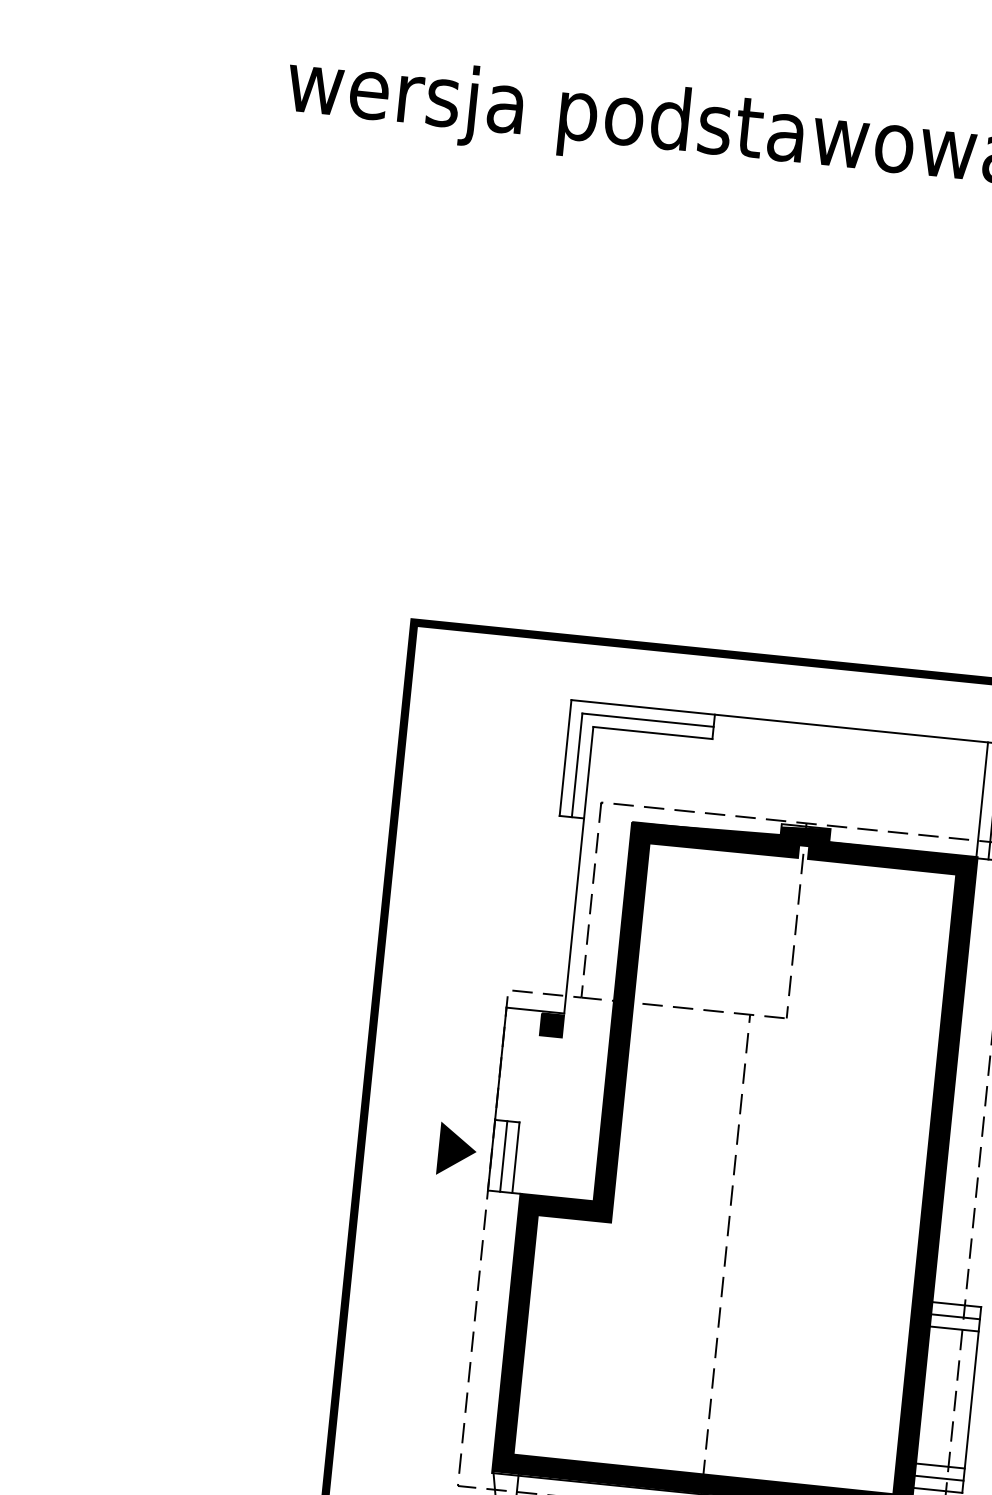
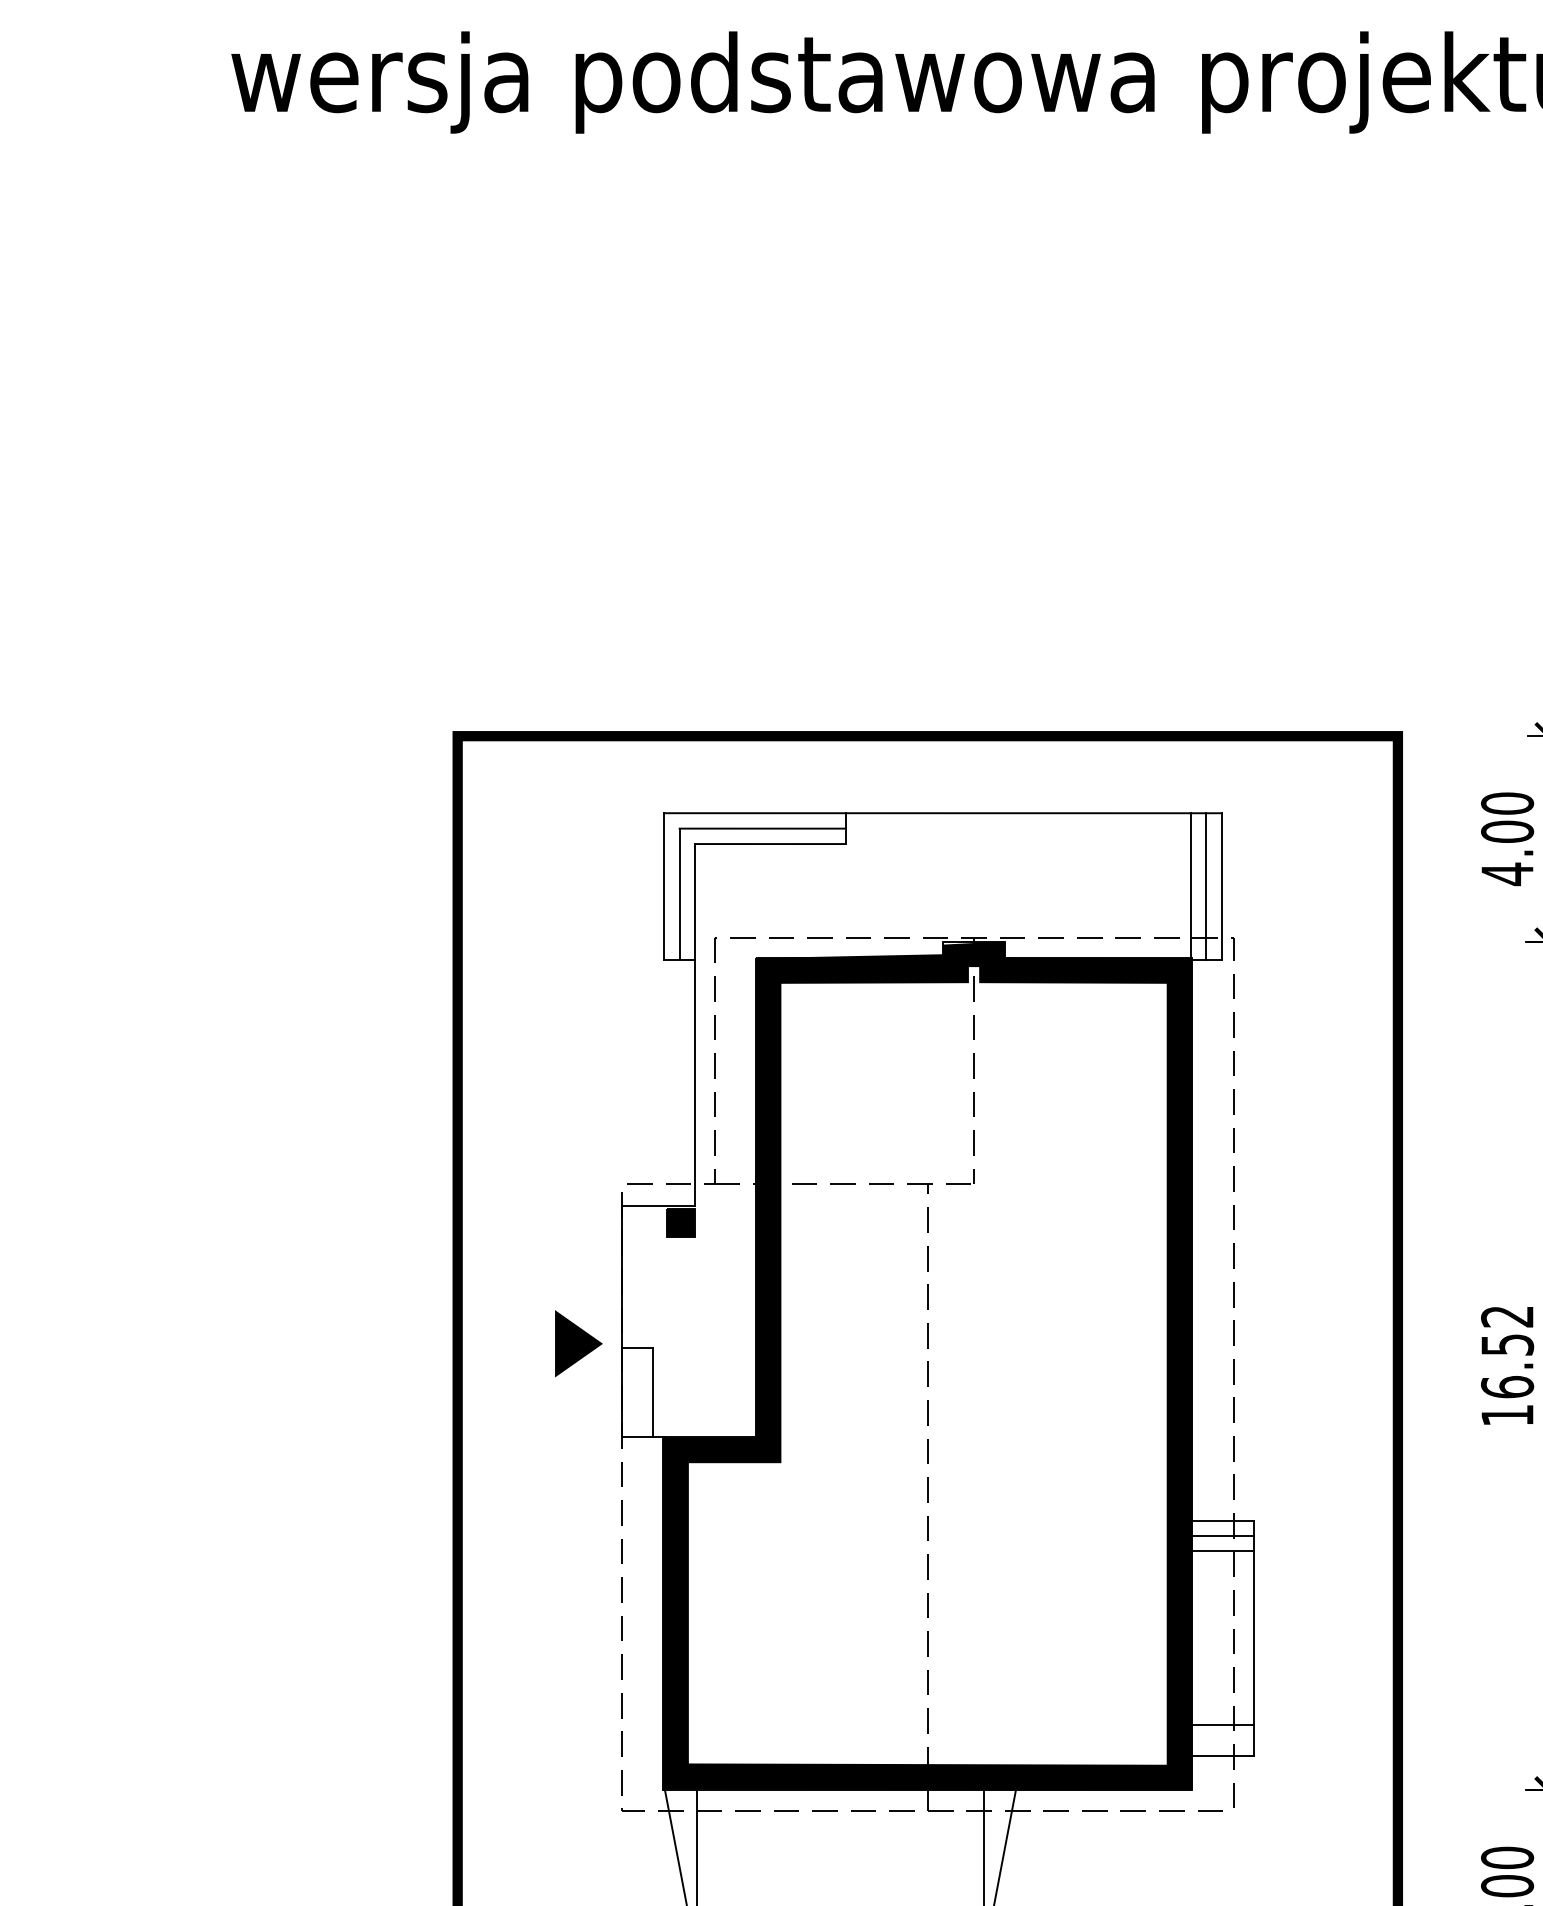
part: (457, 1149) -> (578, 1343), moved
line: (503, 1156) -> (637, 1392), removed
line: (939, 1478) -> (1223, 1740), removed

